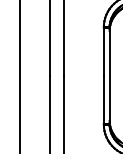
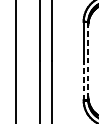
line: (109, 76) -> (88, 61), solid -> dashed
line: (103, 99) -> (83, 80), solid -> dashed

